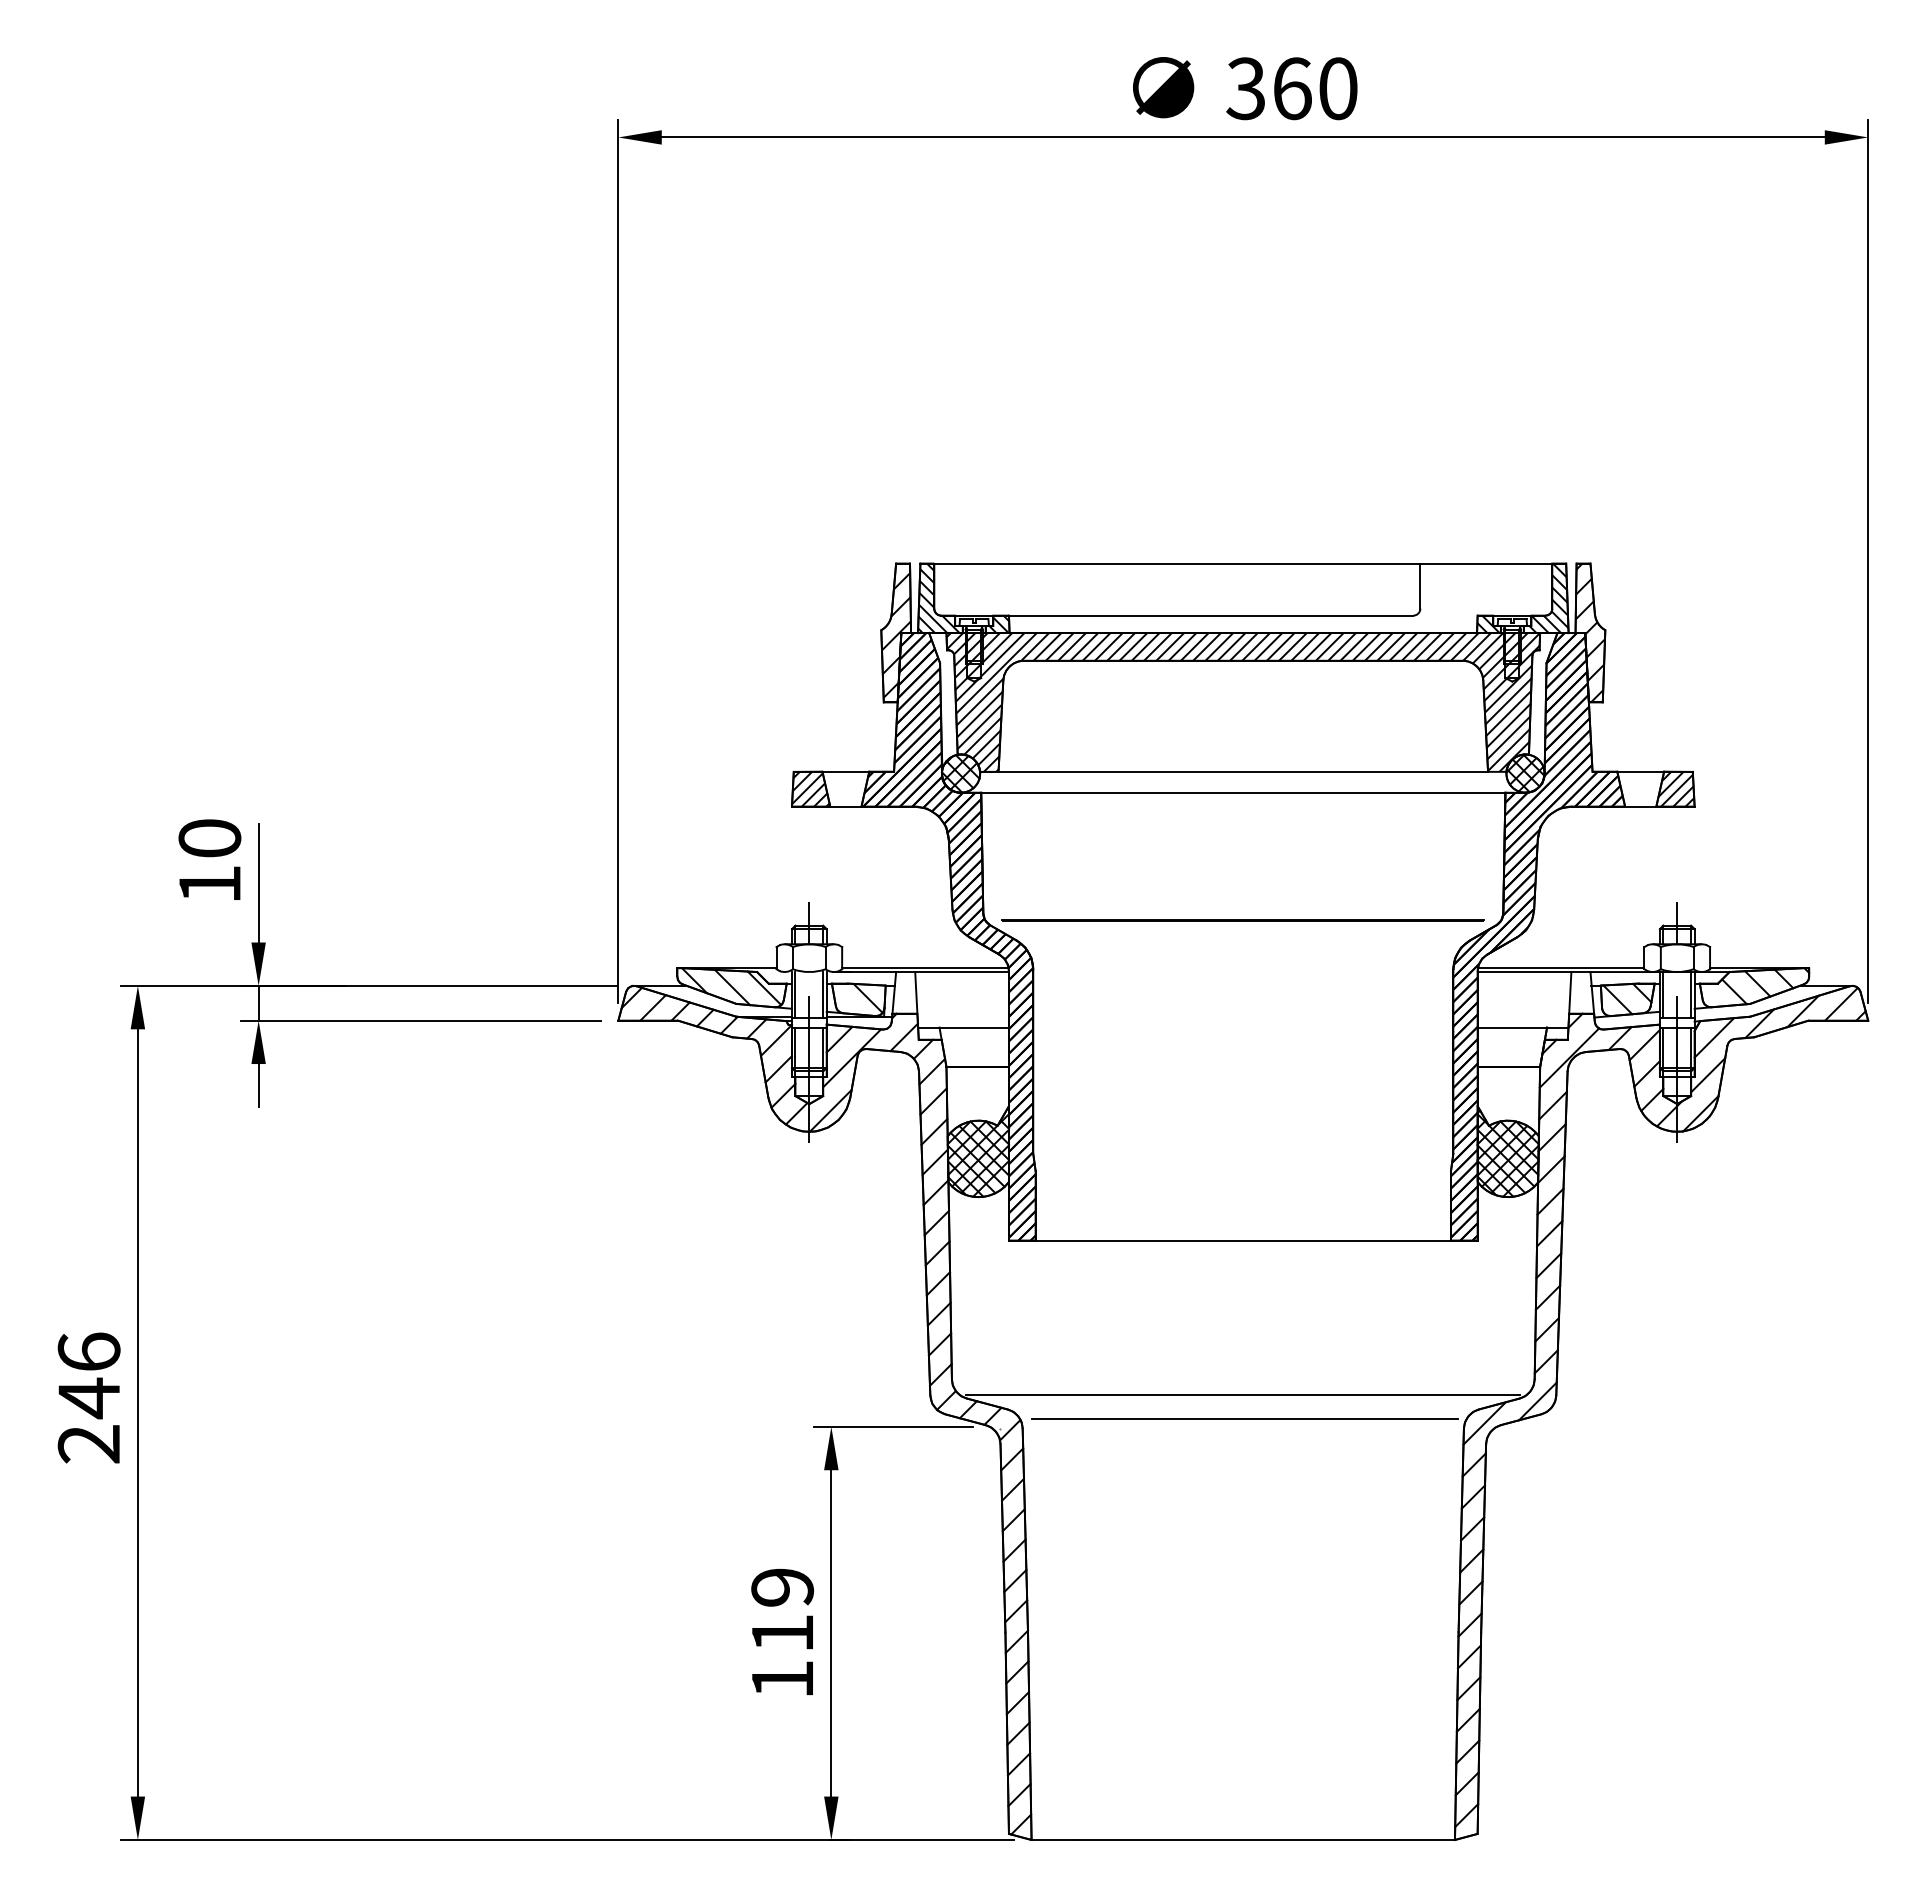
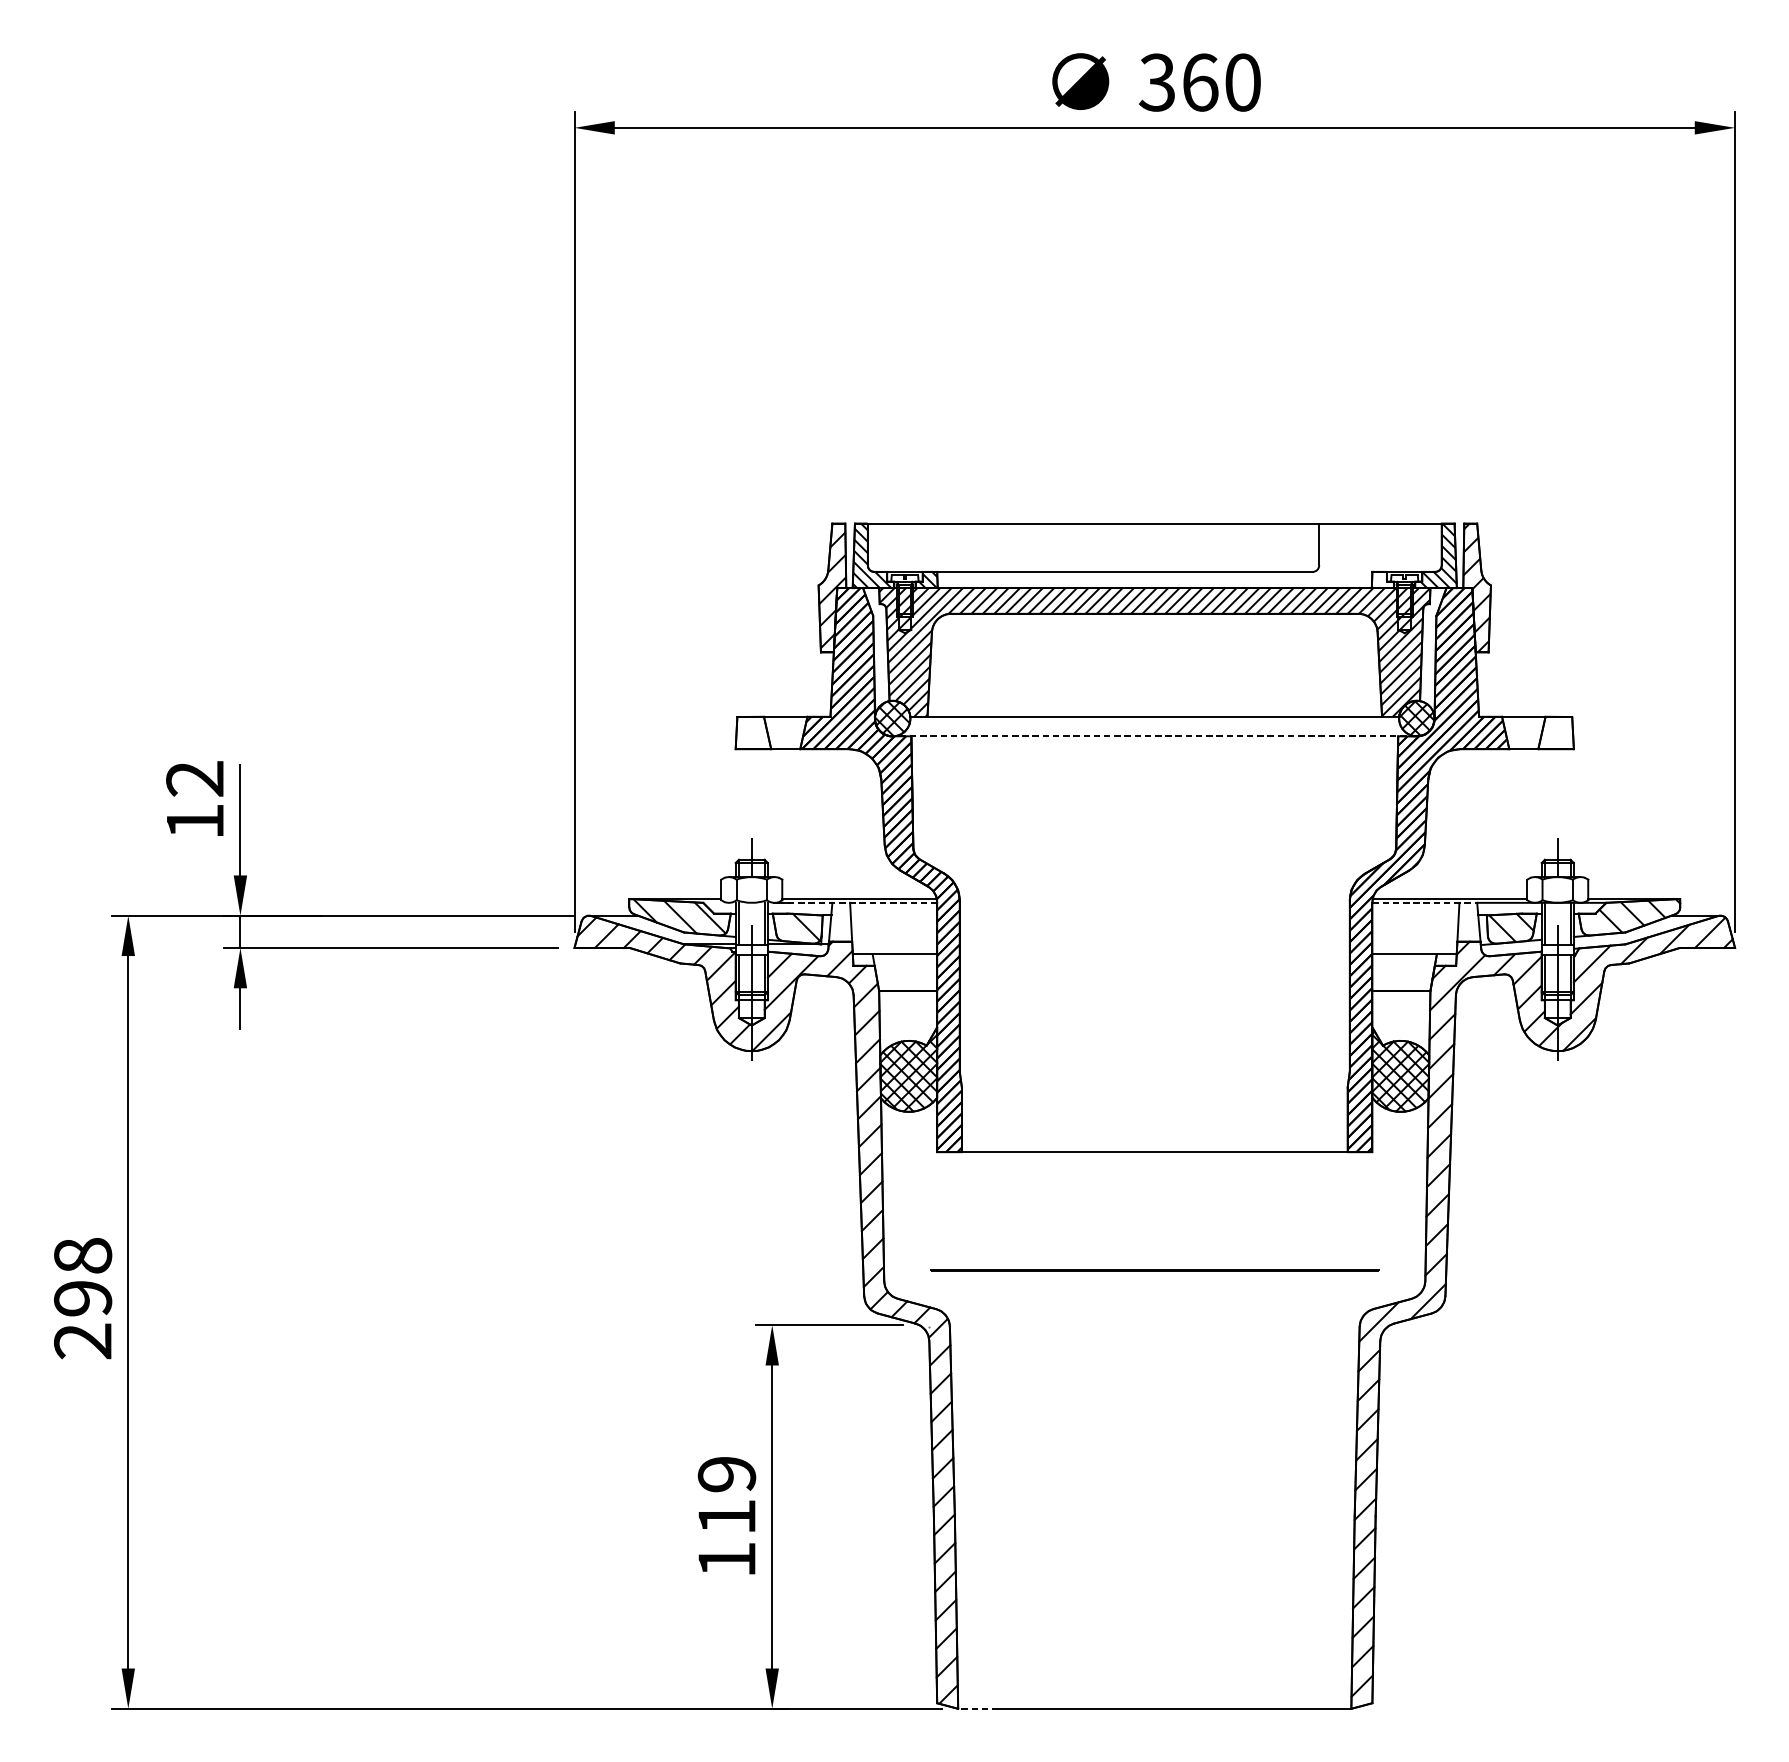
hatch: (1488, 623) -> (1382, 579), removed
hatch: (810, 788) -> (752, 732), removed
hatch: (1676, 788) -> (1557, 732), removed
line: (1242, 792) -> (1154, 736), solid -> dashed
text: (209, 838) -> (194, 778), 10 -> 12
line: (1242, 920) -> (1154, 1270), moved
line: (923, 972) -> (857, 903), solid -> dashed
line: (1534, 972) -> (1425, 903), solid -> dashed
text: (88, 1375) -> (82, 1277), 246 -> 298
line: (1243, 1394) -> (1154, 1295), removed
line: (1244, 1419) -> (1155, 1318), removed
line: (1053, 1839) -> (978, 1708), solid -> dashed

